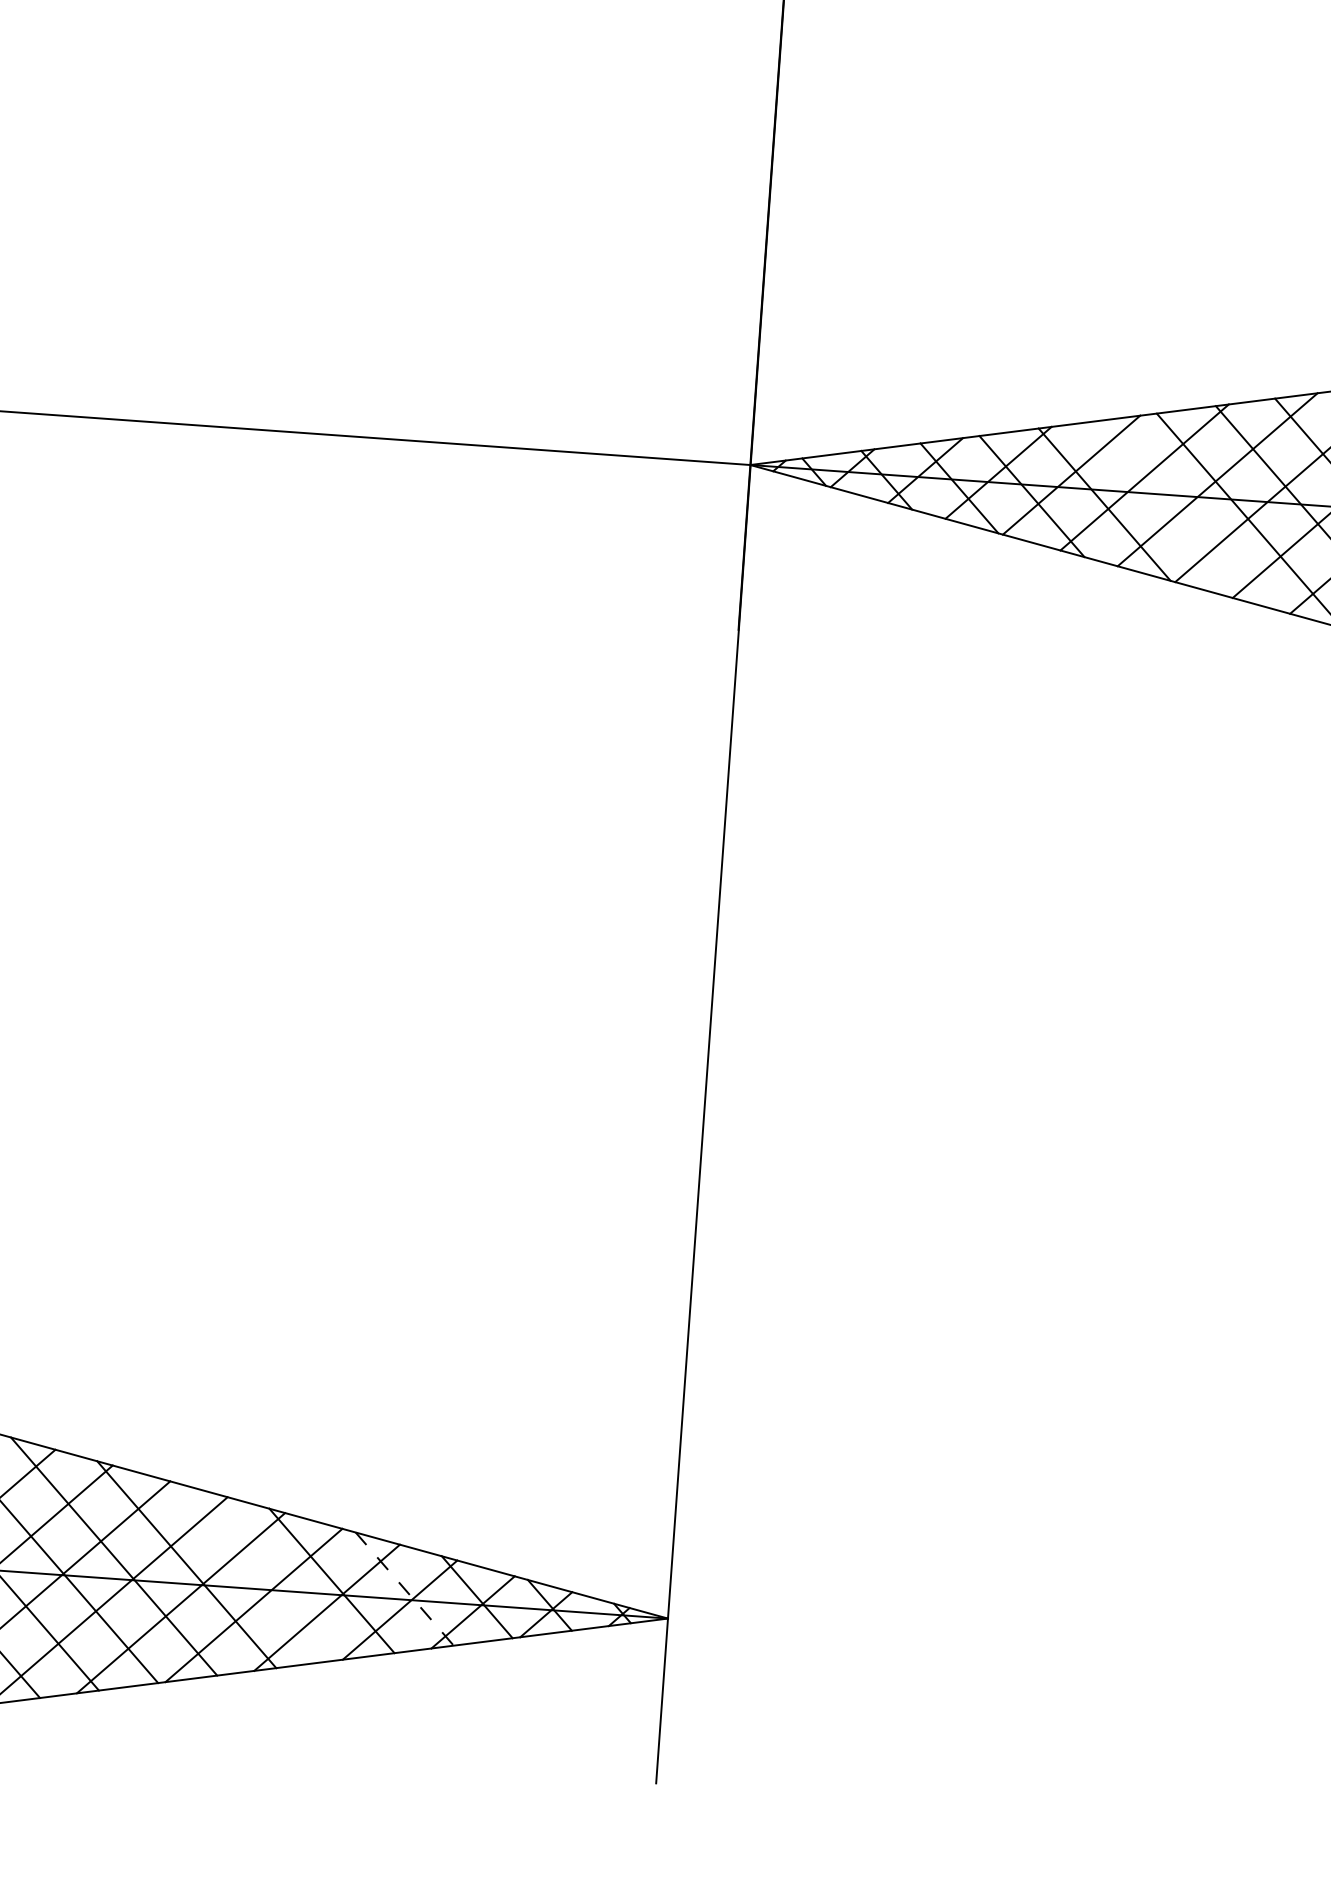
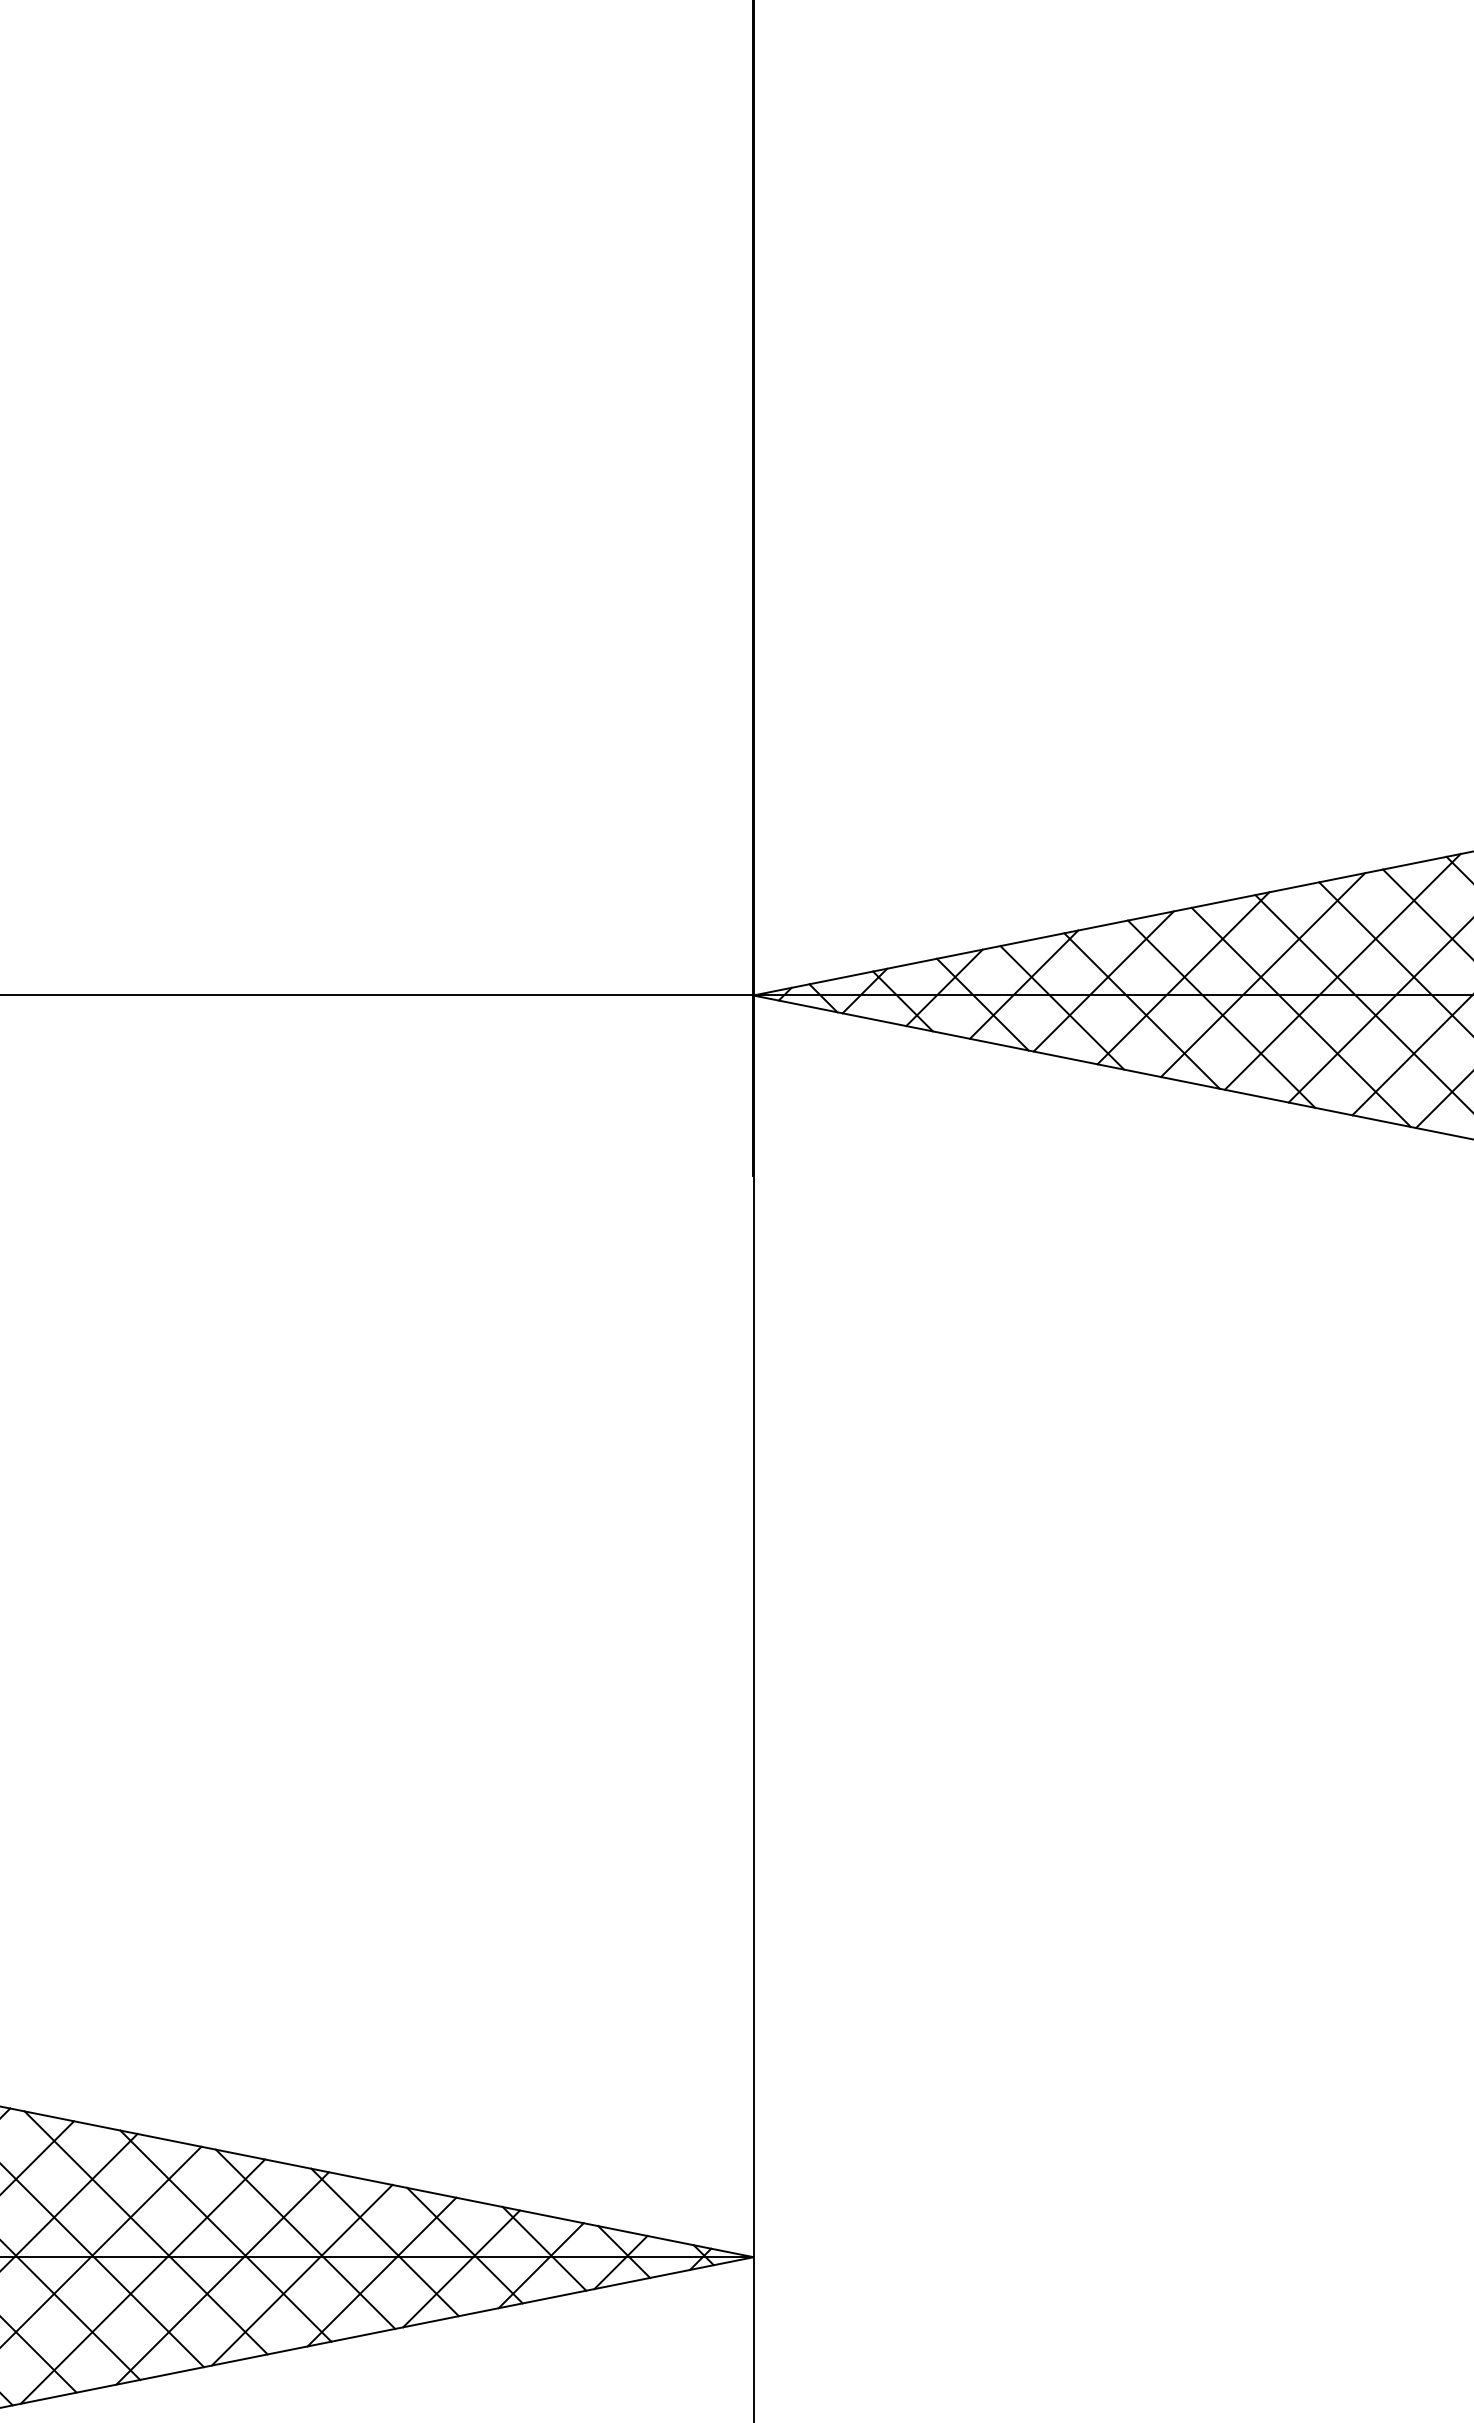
line: (1177, 512) -> (1221, 1013), added
line: (259, 1572) -> (305, 2238), added
line: (404, 1588) -> (464, 2245), dashed -> solid

